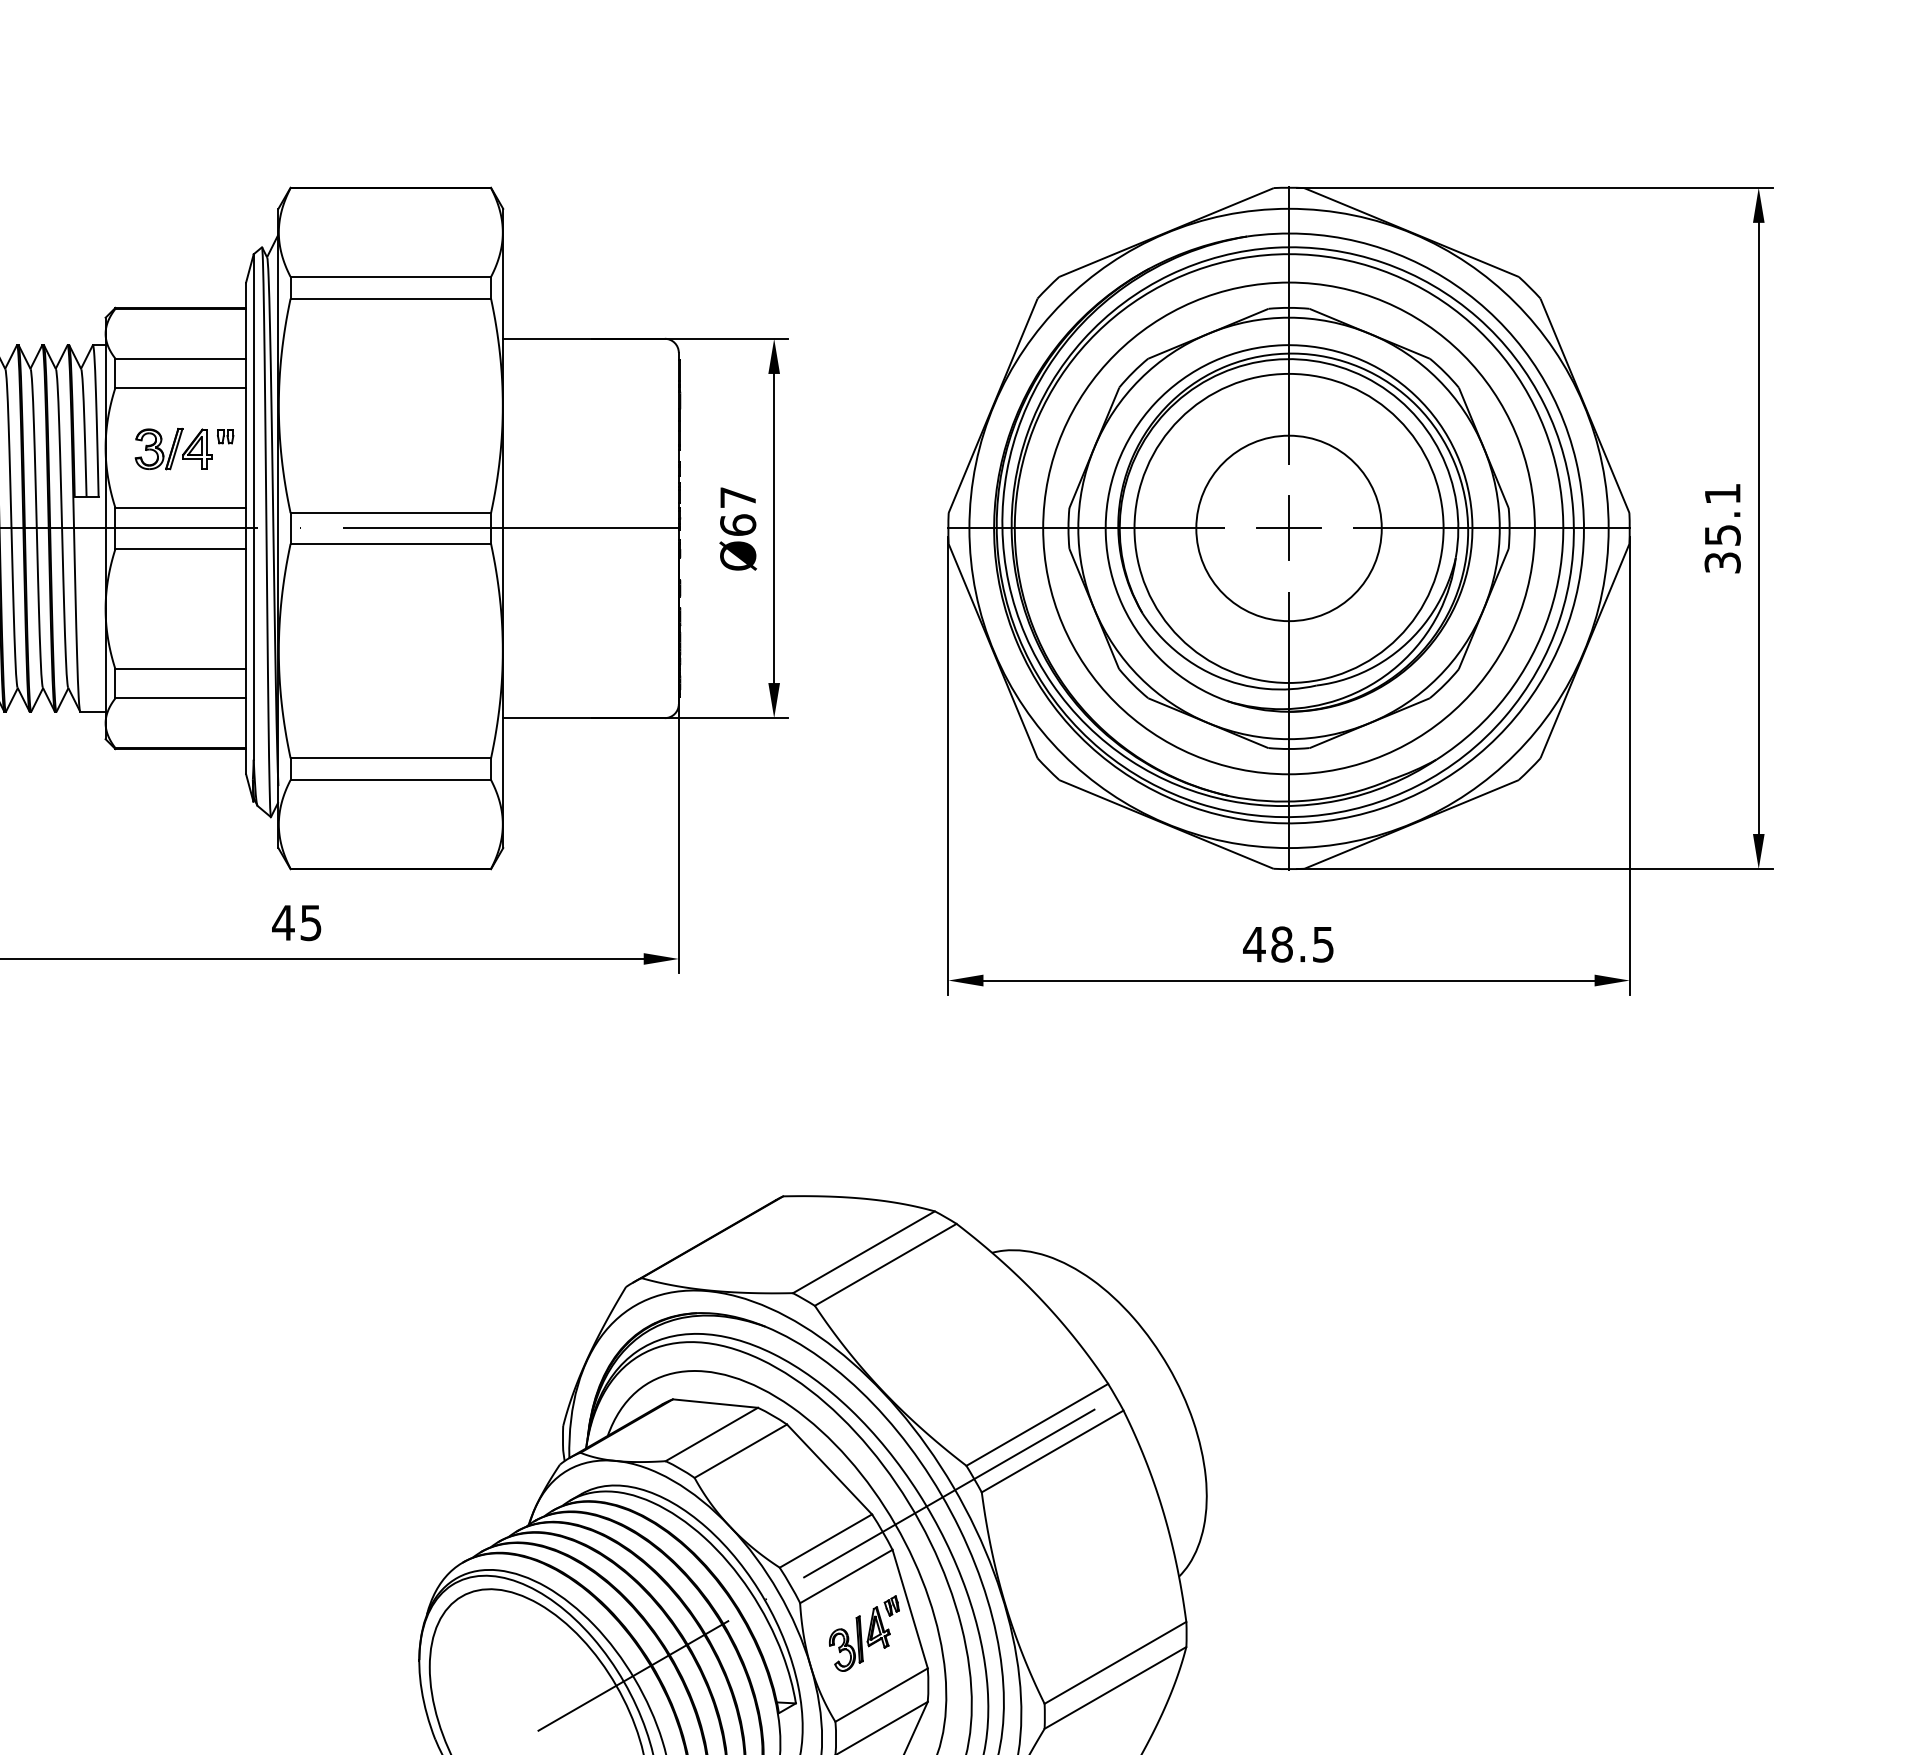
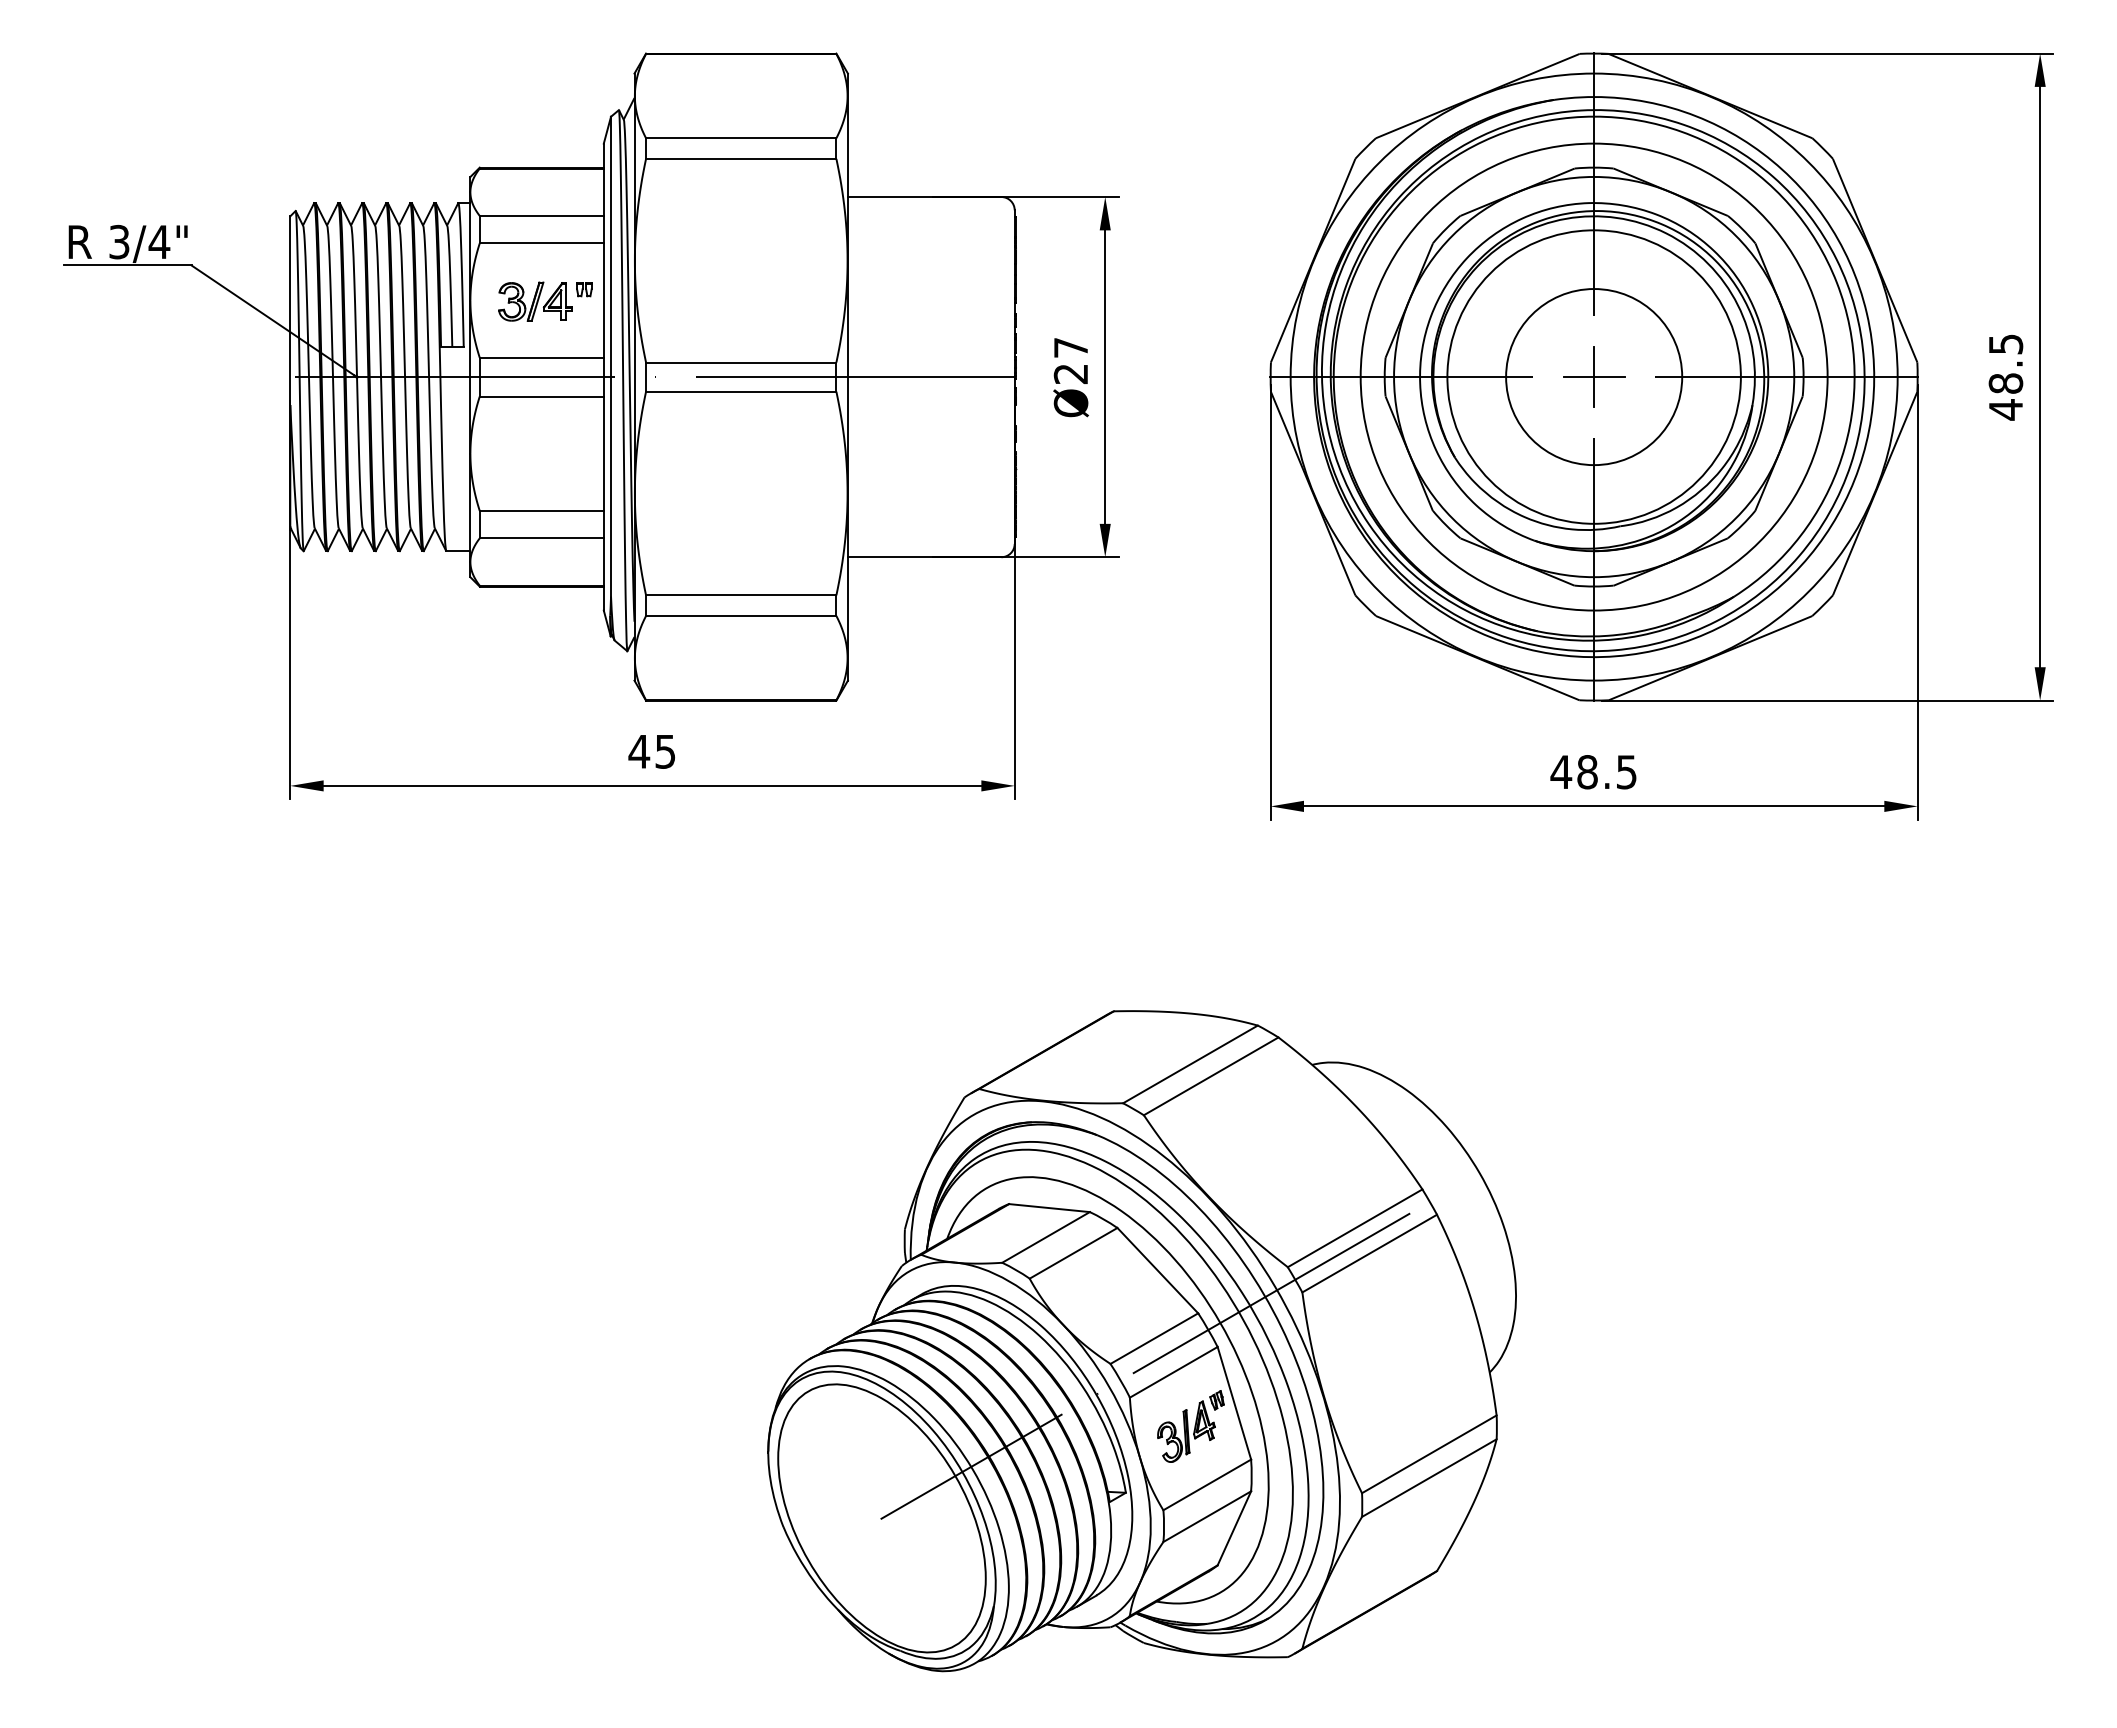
text: (737, 524) -> (1070, 373), Ø67 -> Ø27
text: (1722, 528) -> (2005, 377), 35.1 -> 48.5

